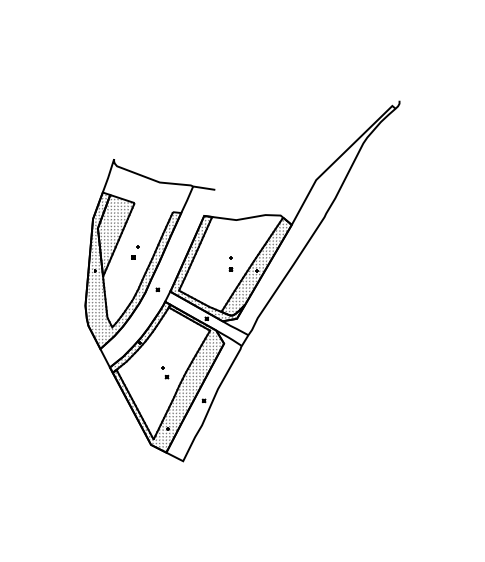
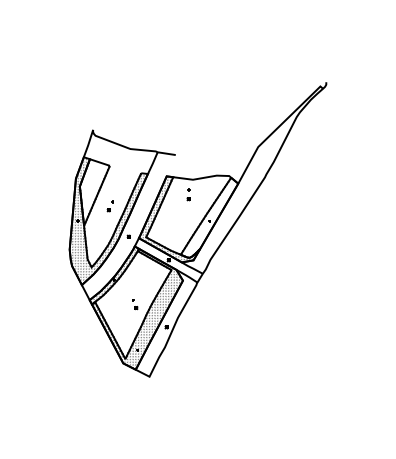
hatch: (115, 234) -> (94, 191), removed
part: (230, 263) -> (188, 194), moved
hatch: (255, 266) -> (208, 217), removed

